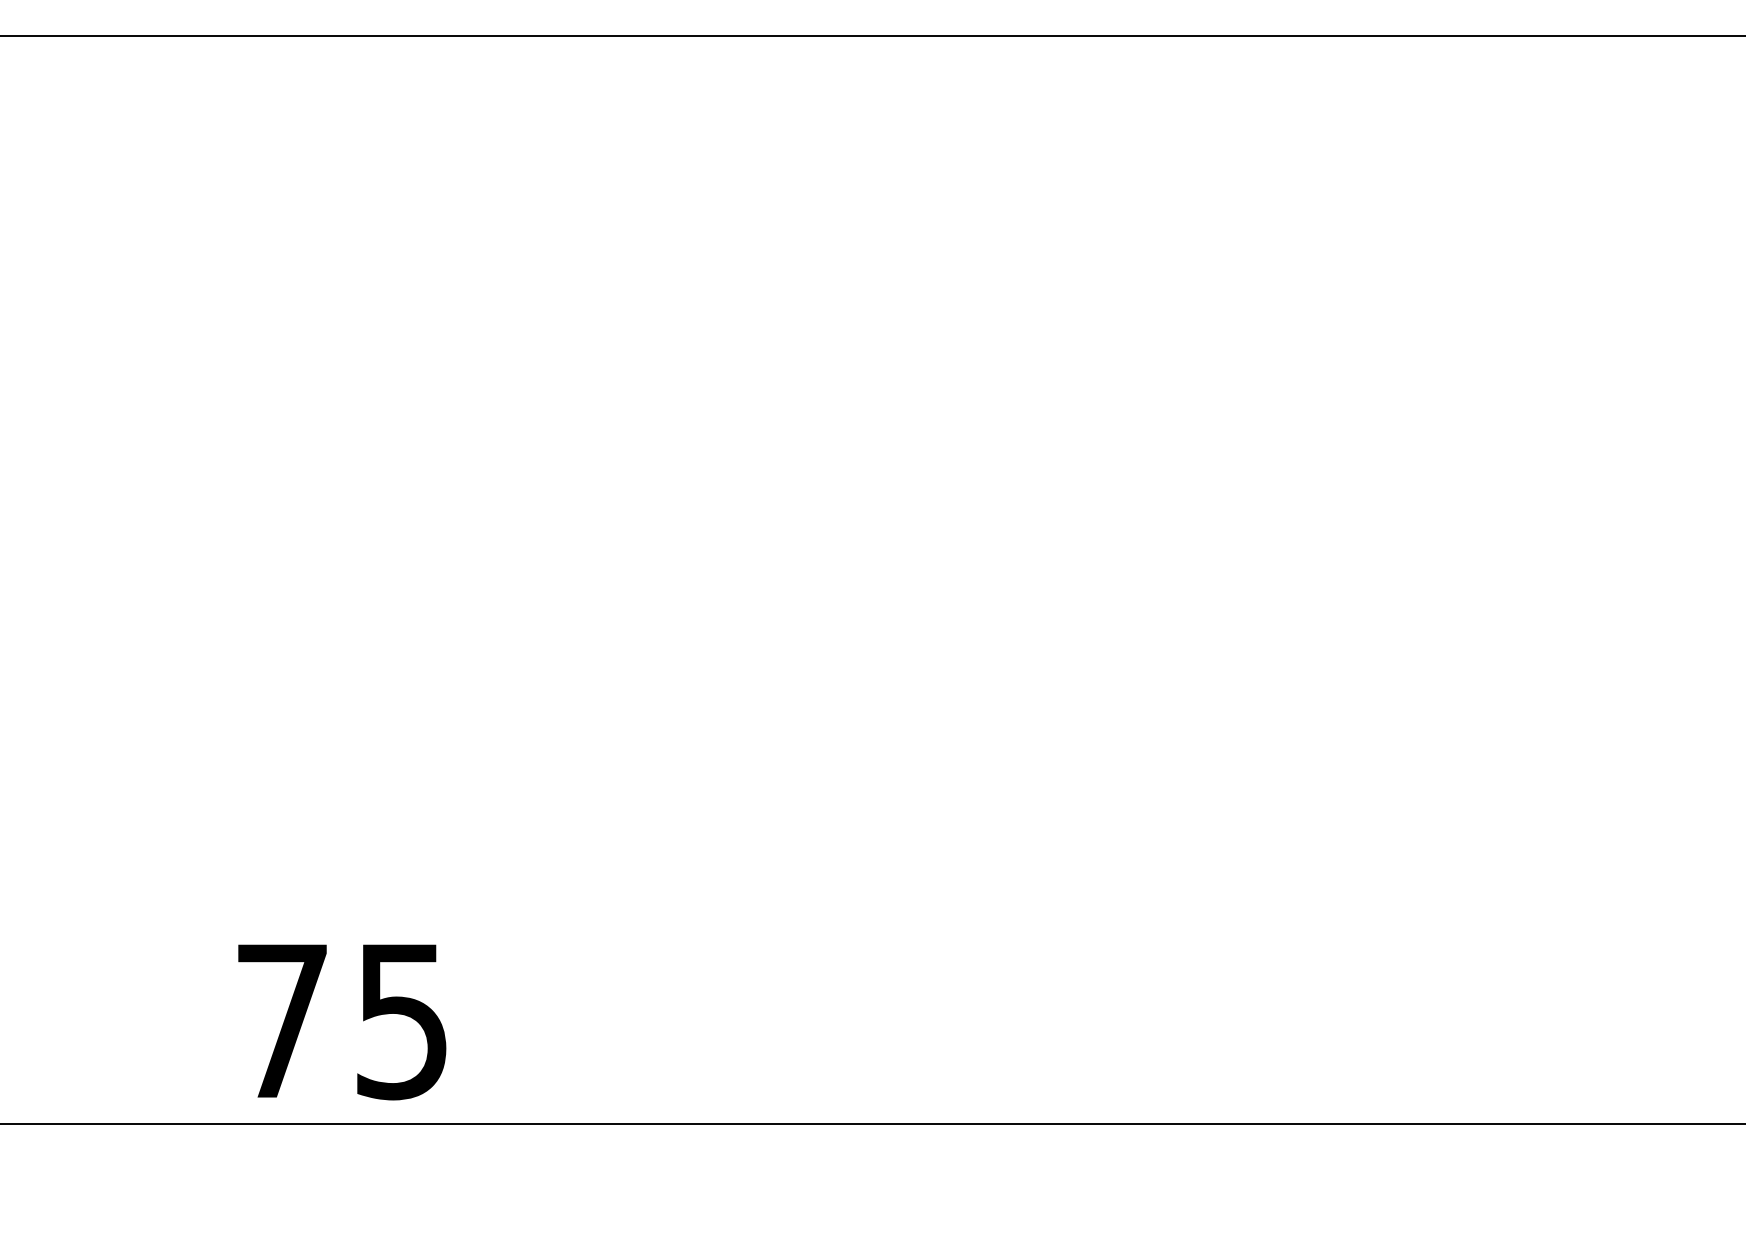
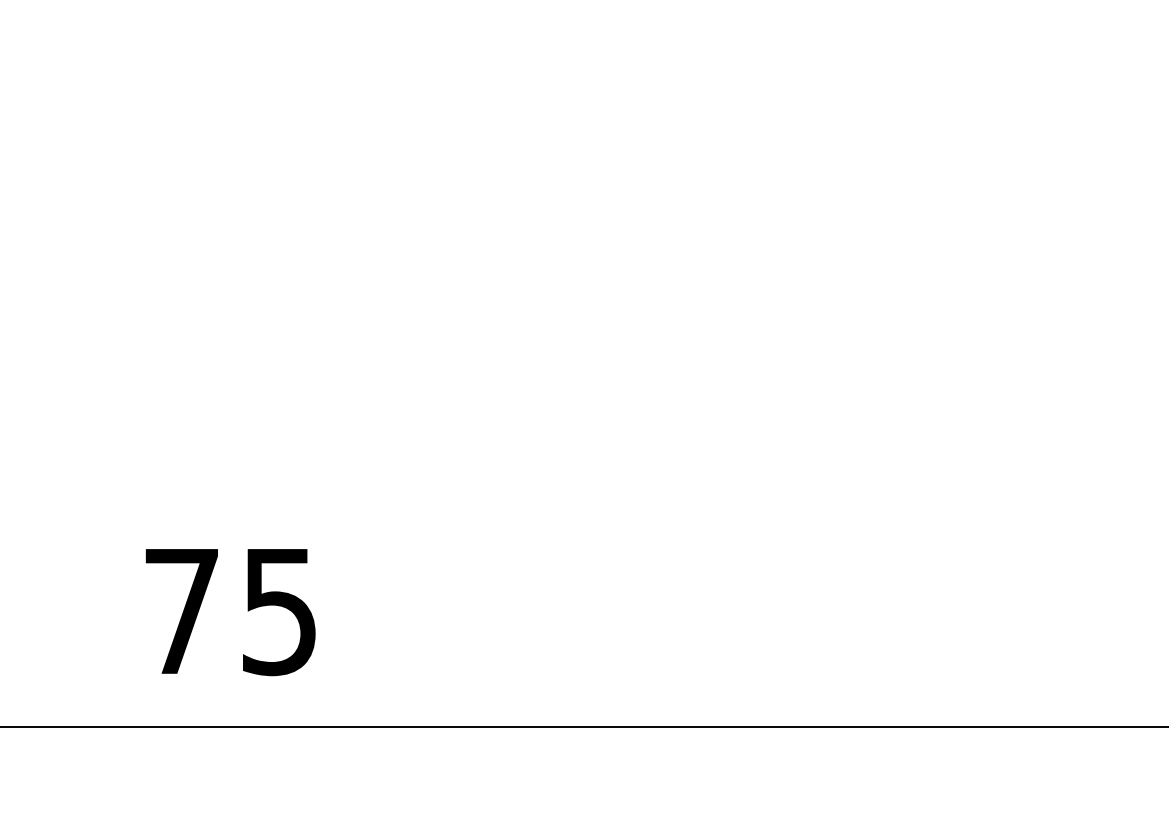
text: (342, 1022) -> (230, 612), moved

